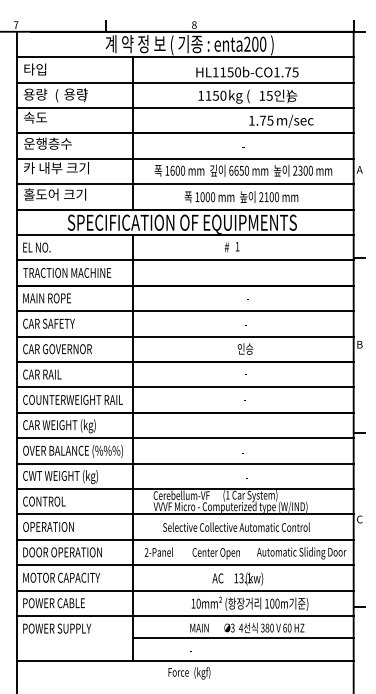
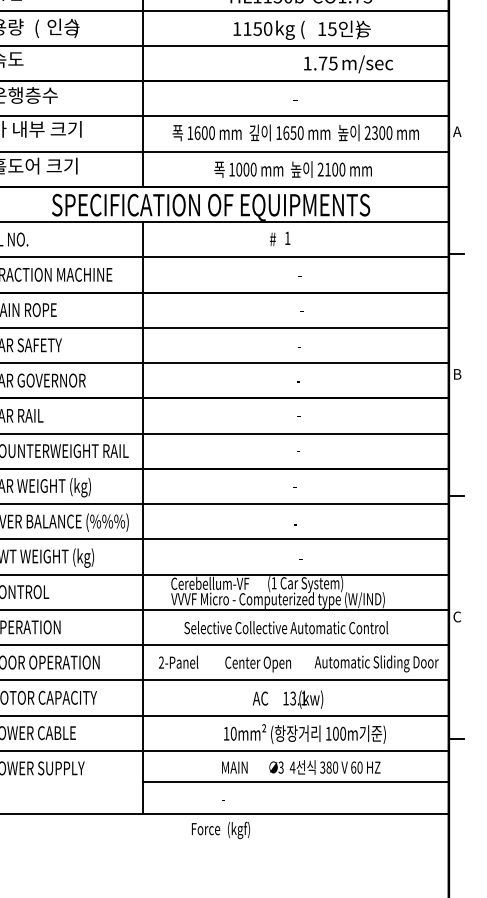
text: (75, 94) -> (62, 27), 용량 -> 인승
text: (231, 170) -> (279, 132), 6650 -> 1650
text: (245, 348) -> (298, 379), 인승 -> -

